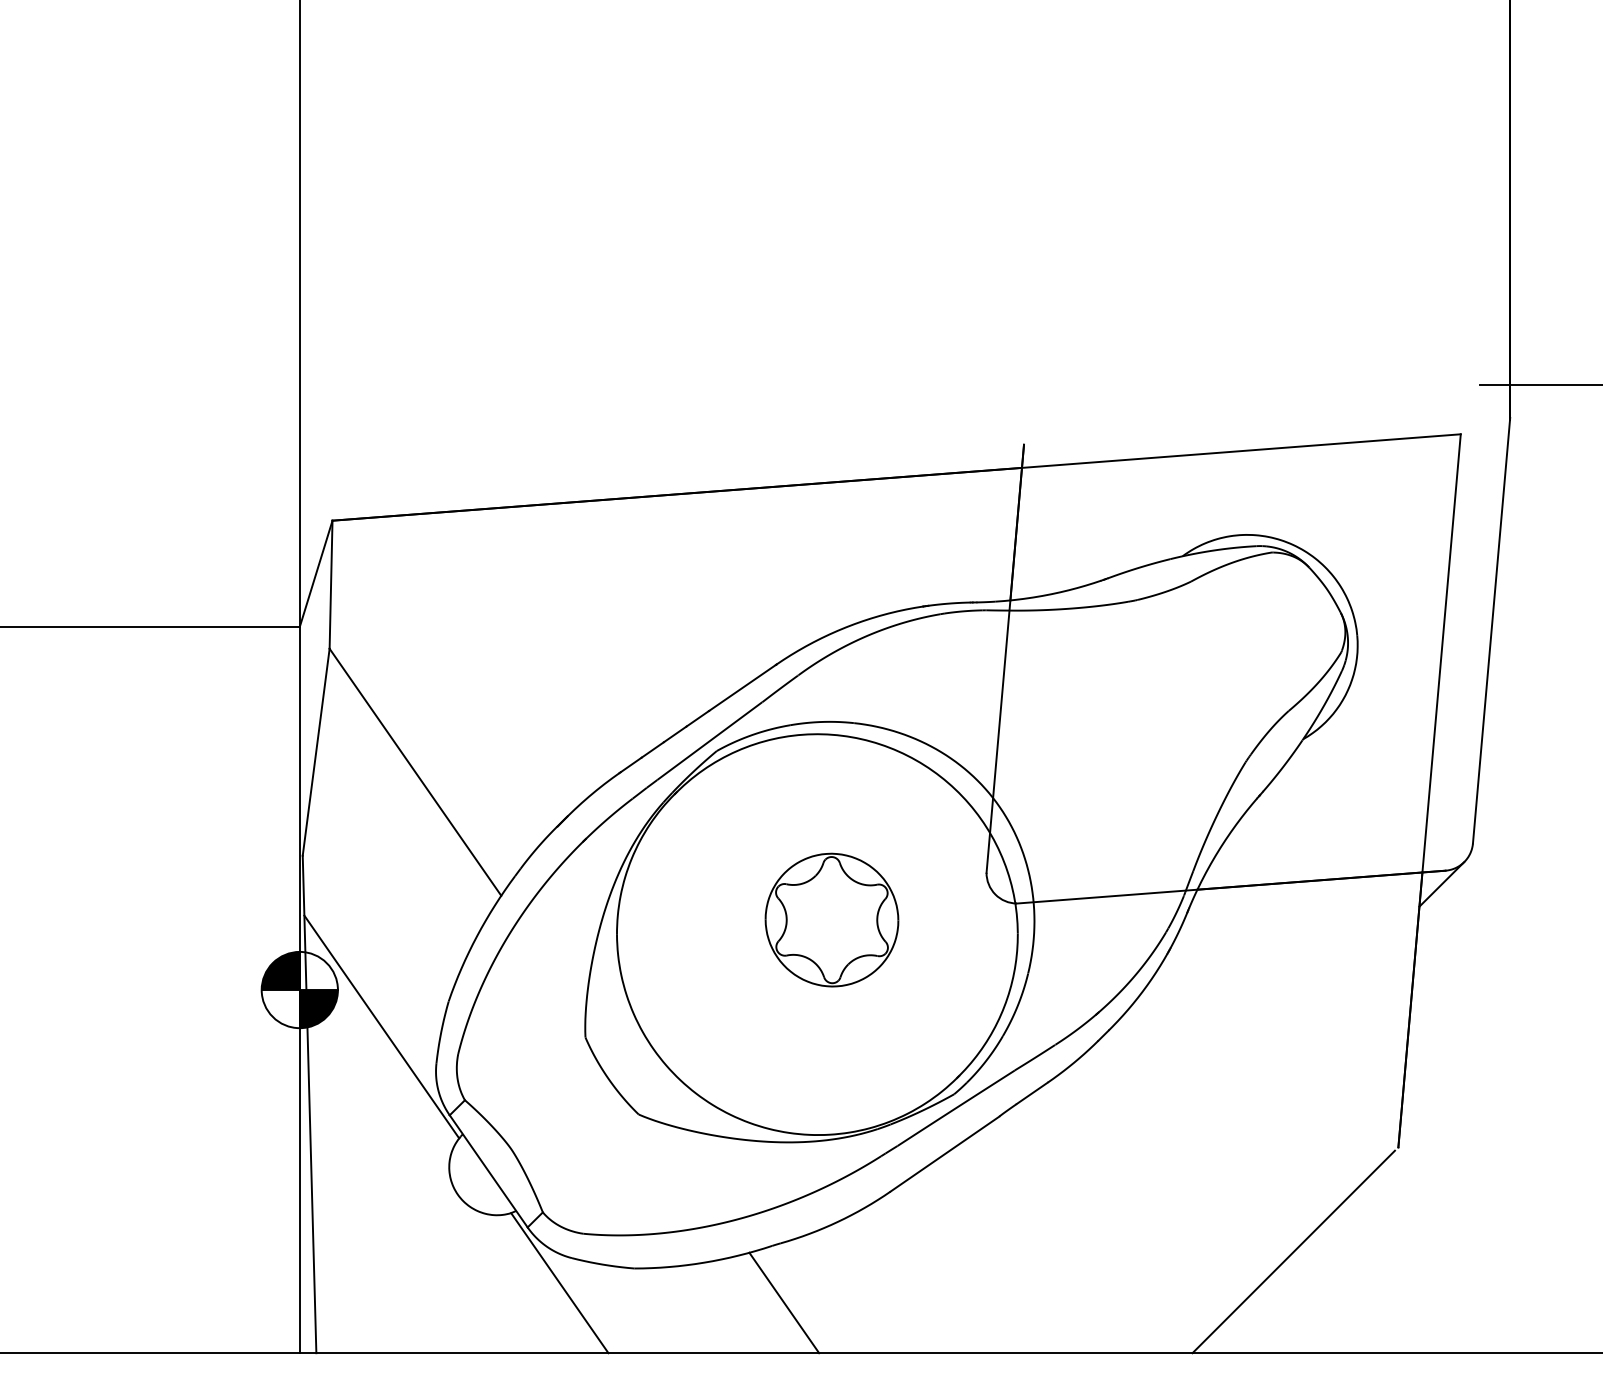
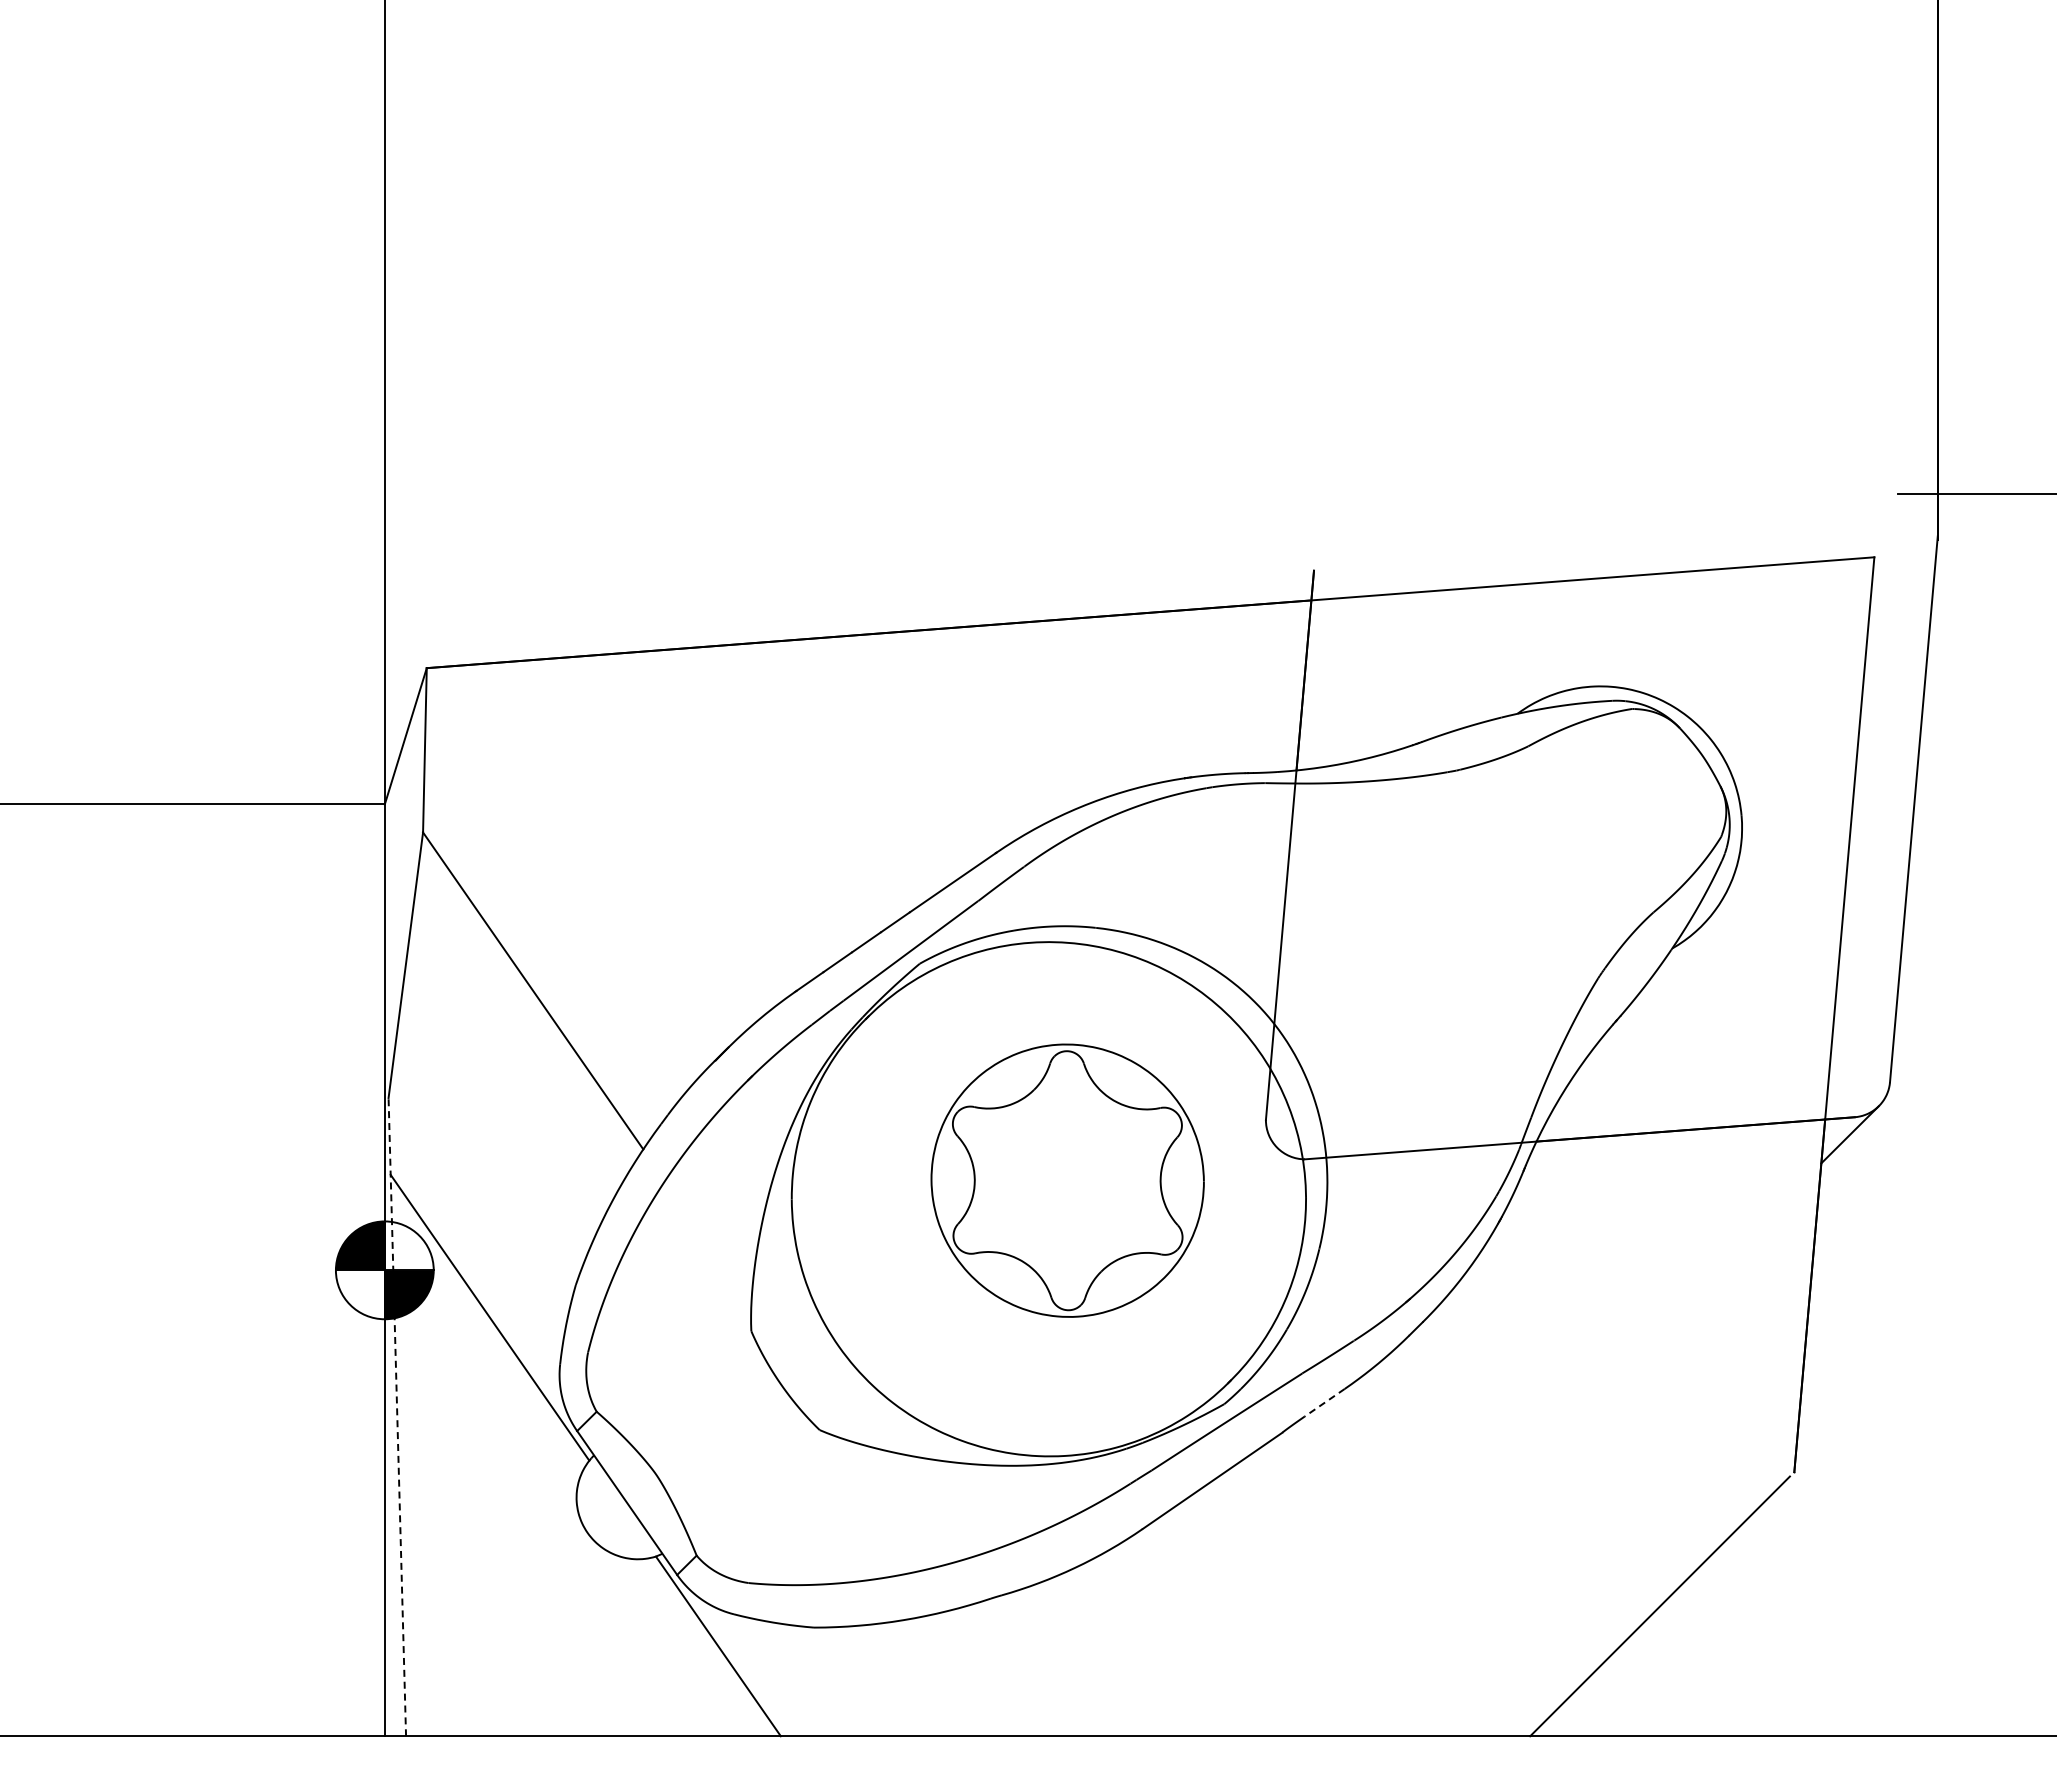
part: (831, 920) -> (1067, 1180), size x1.6
line: (1032, 1093) -> (1324, 1403), solid -> dashed
line: (309, 1103) -> (397, 1416), solid -> dashed
line: (784, 1302) -> (1006, 1671), removed

